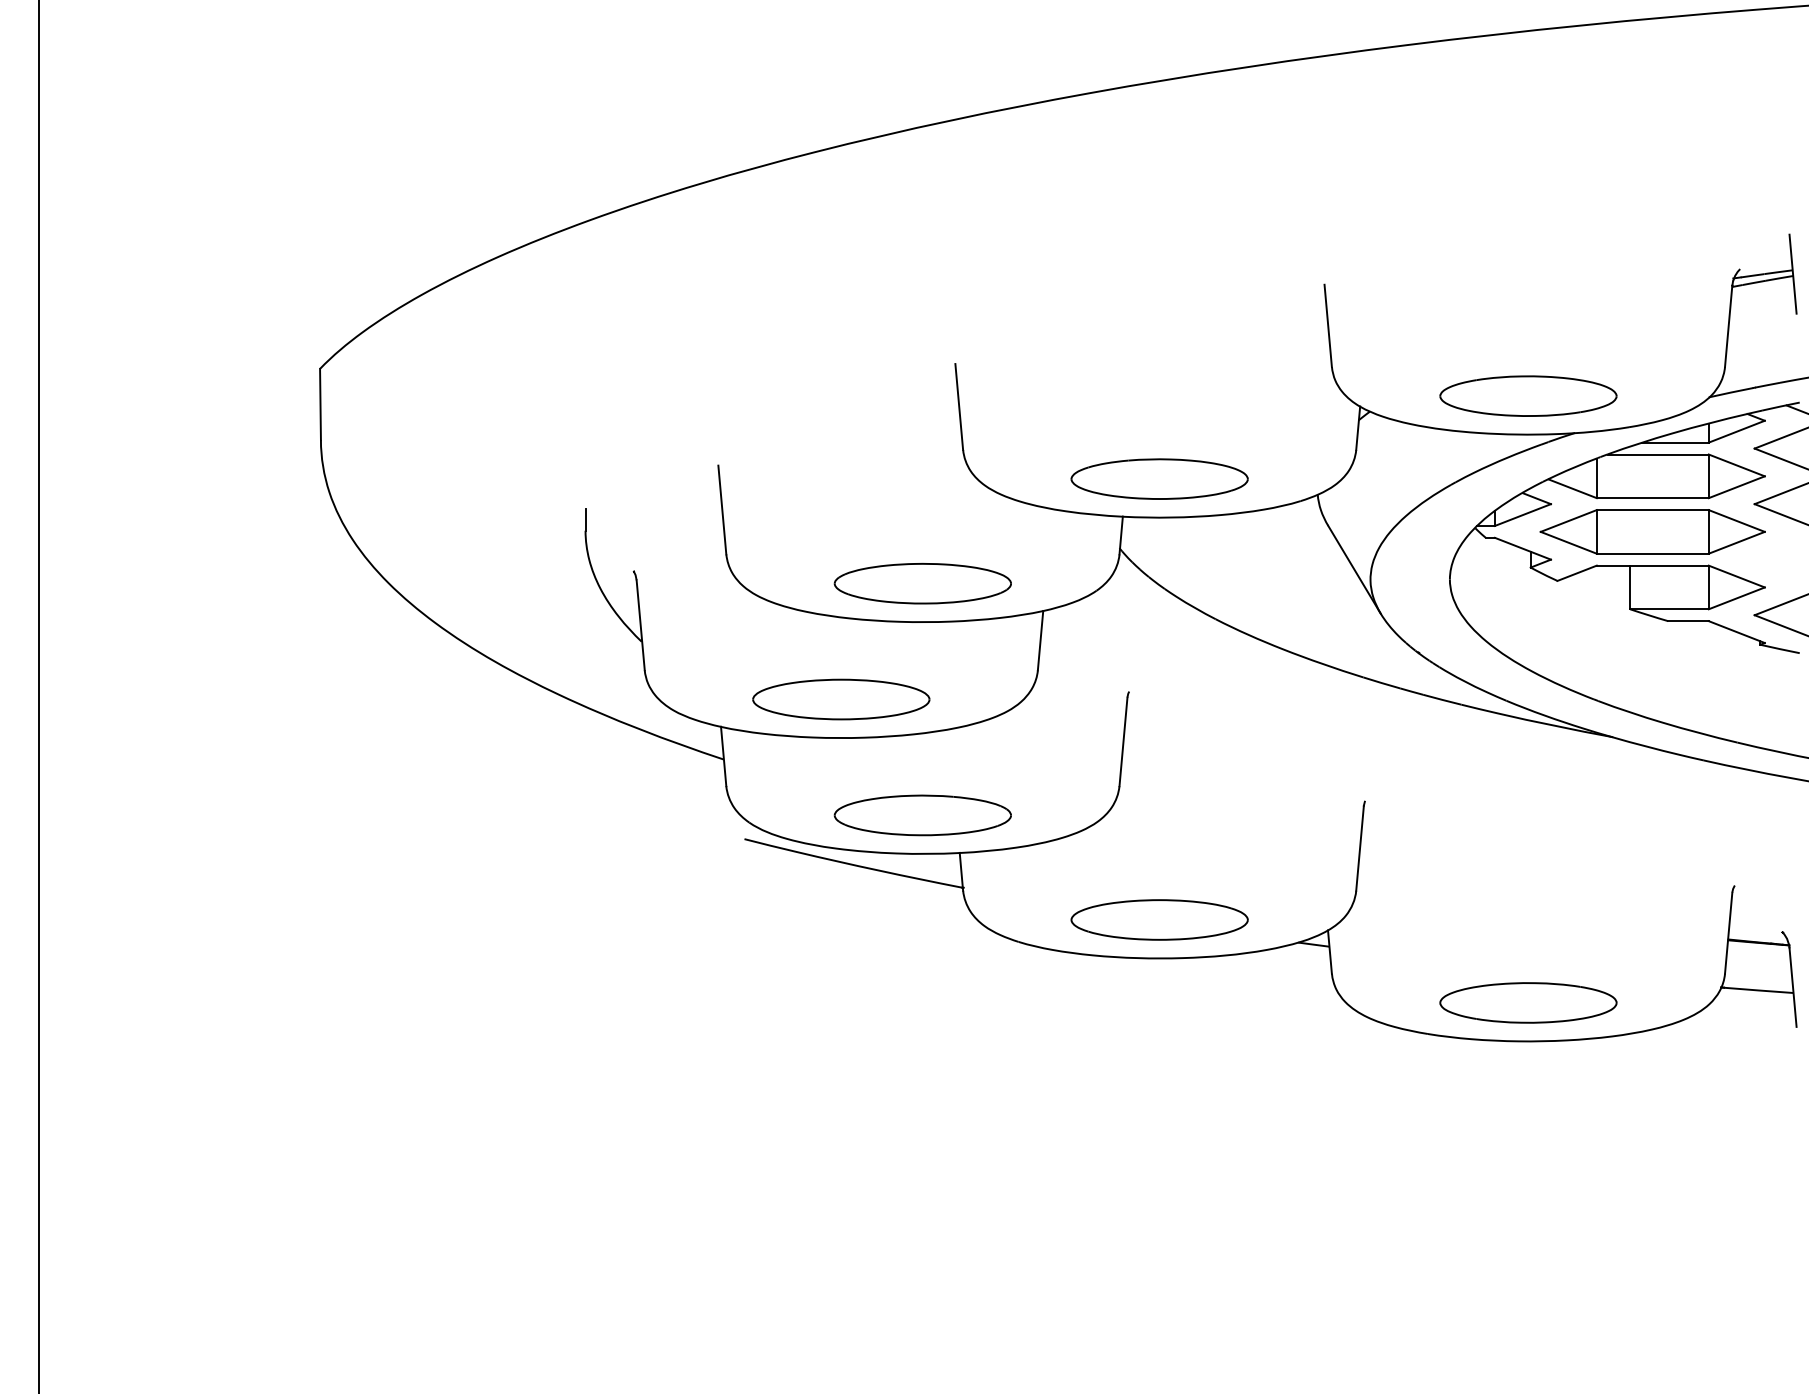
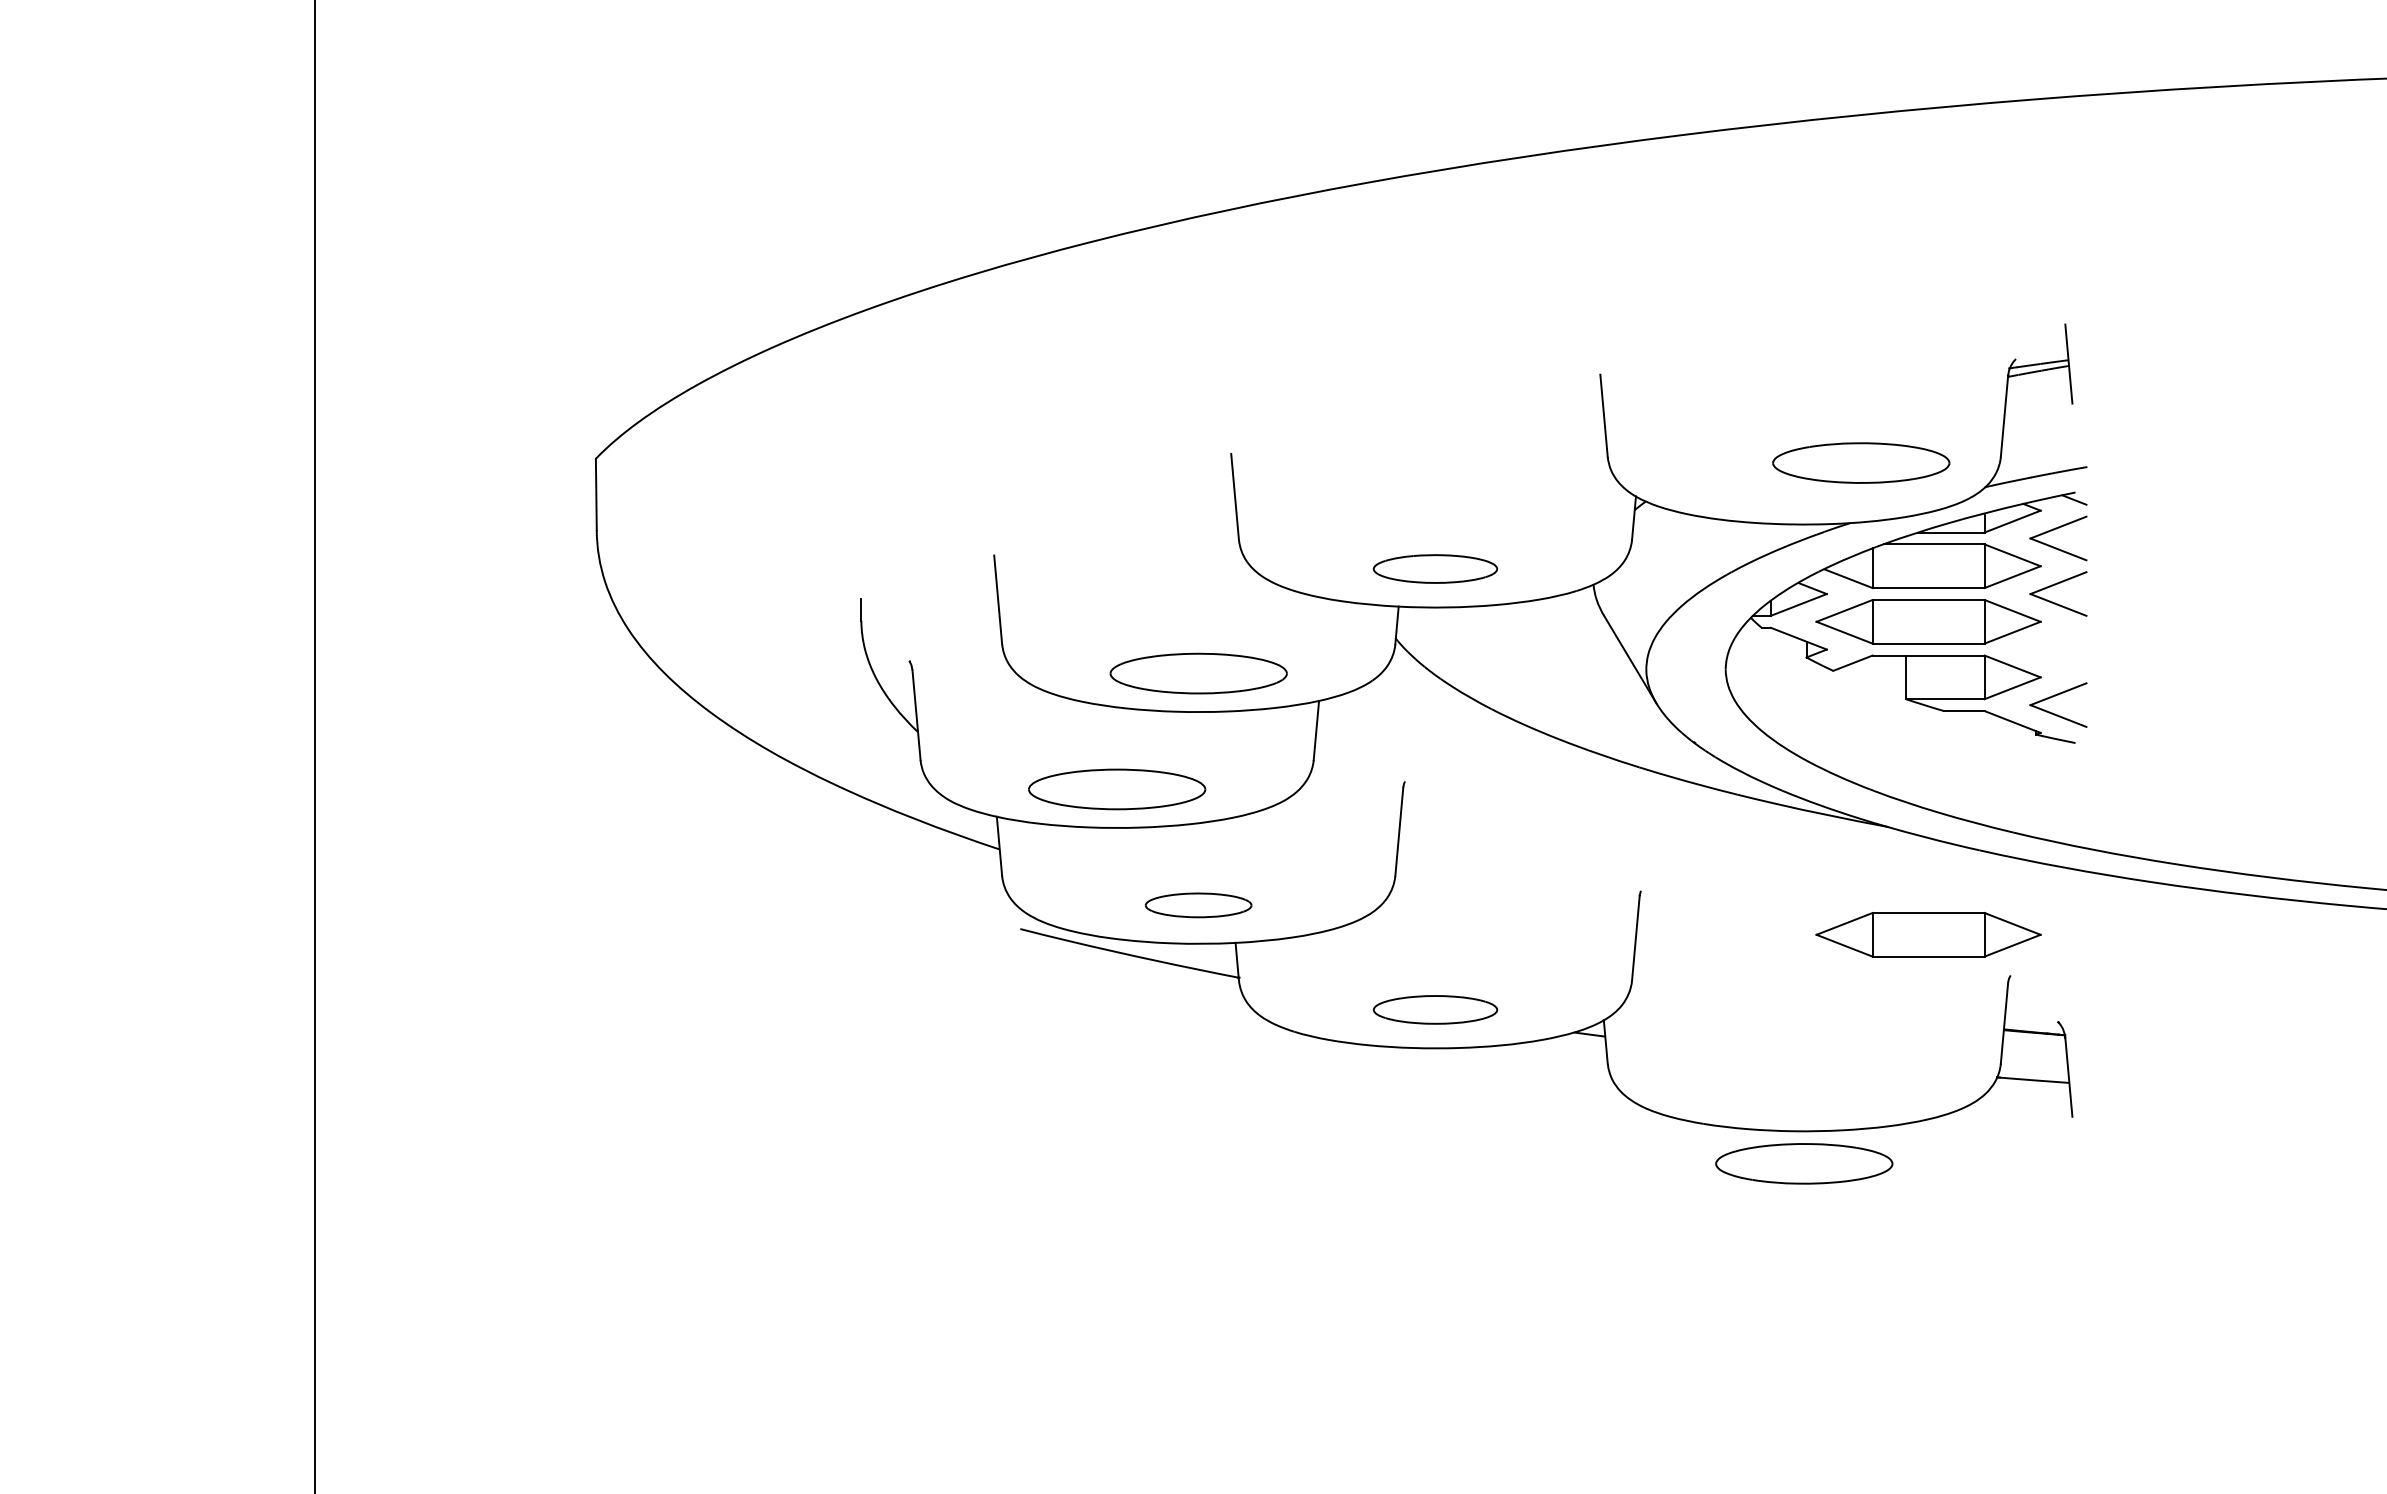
part: (1528, 395) -> (1861, 462), moved
part: (1159, 478) -> (1435, 568), size x0.7
part: (922, 815) -> (1198, 905), size x0.6
part: (1652, 844) -> (1928, 934), added
part: (1159, 919) -> (1435, 1009), size x0.7
part: (1528, 1002) -> (1804, 1163), moved

